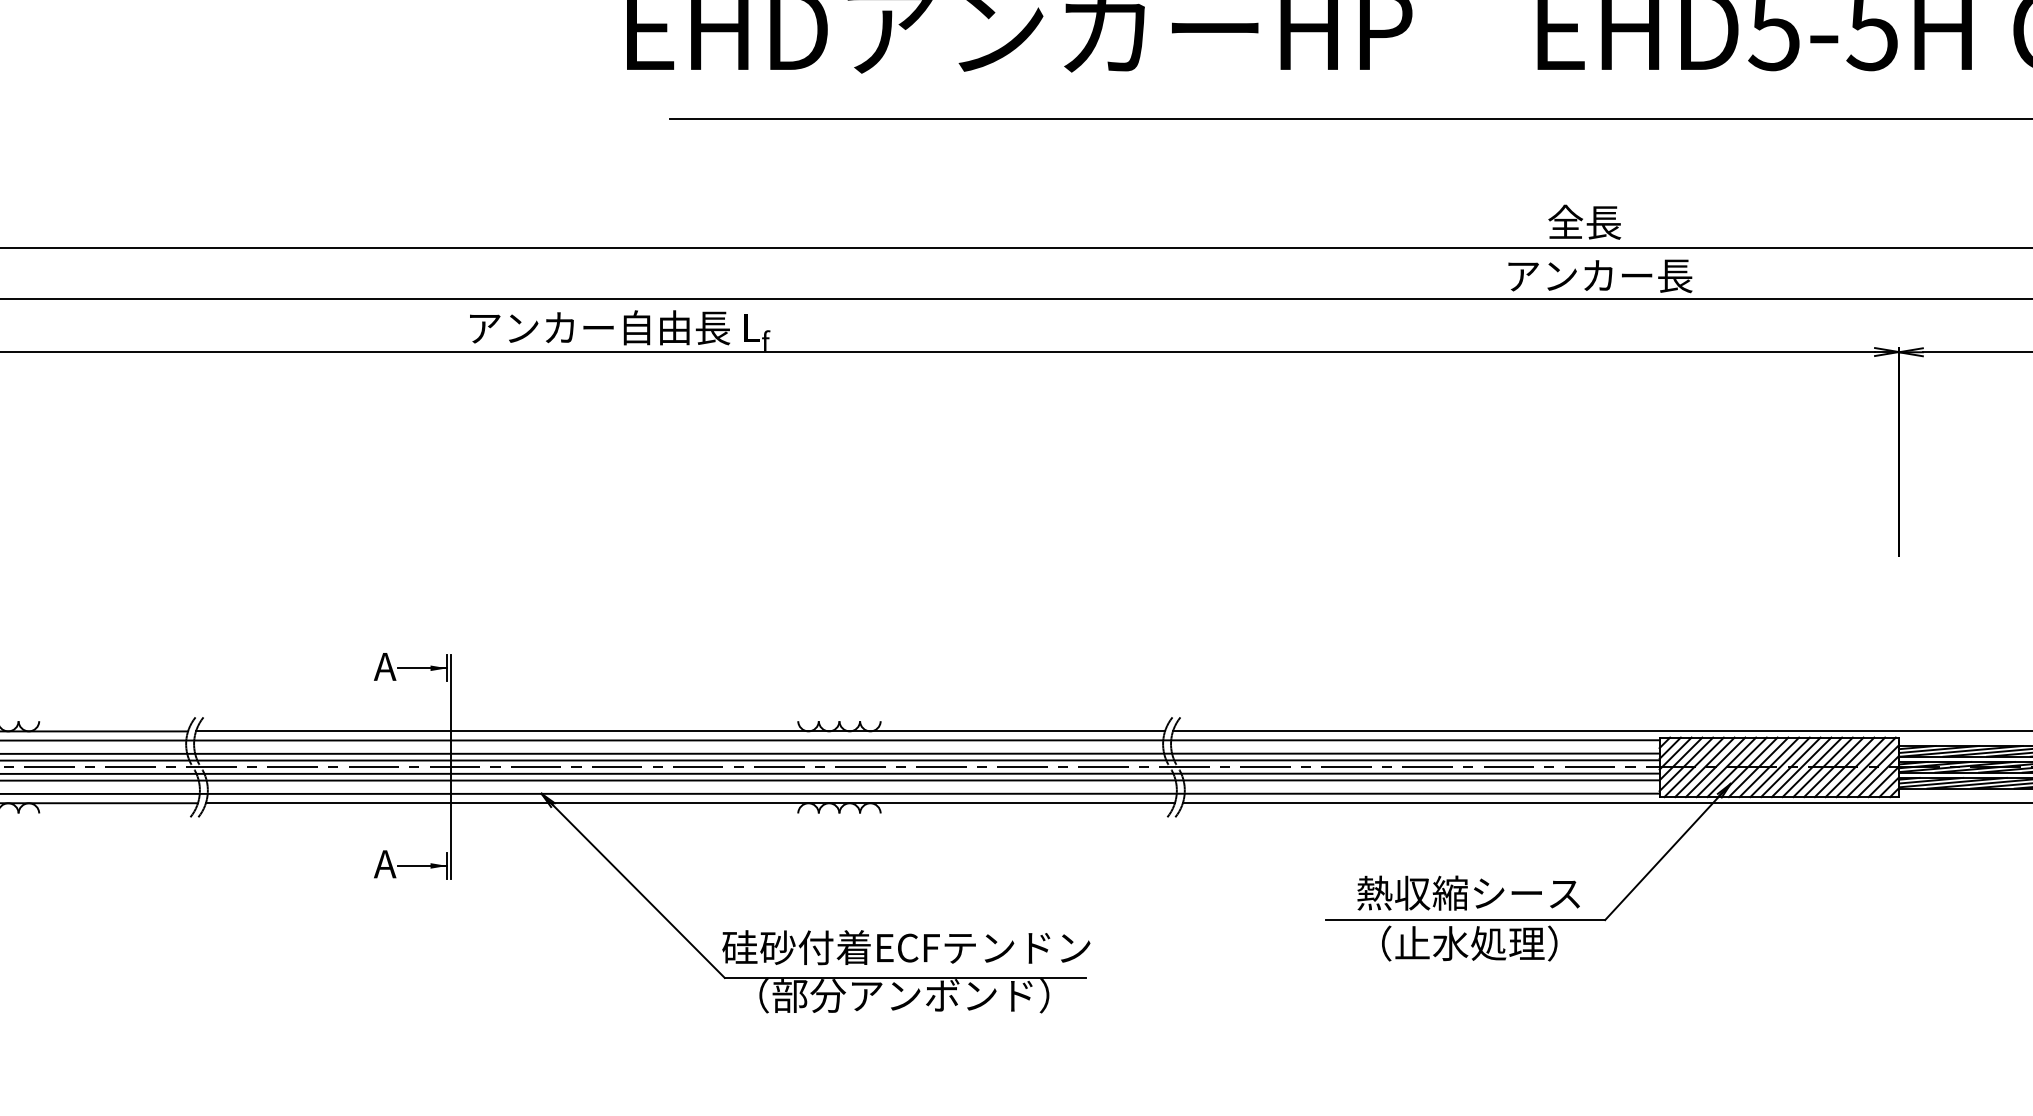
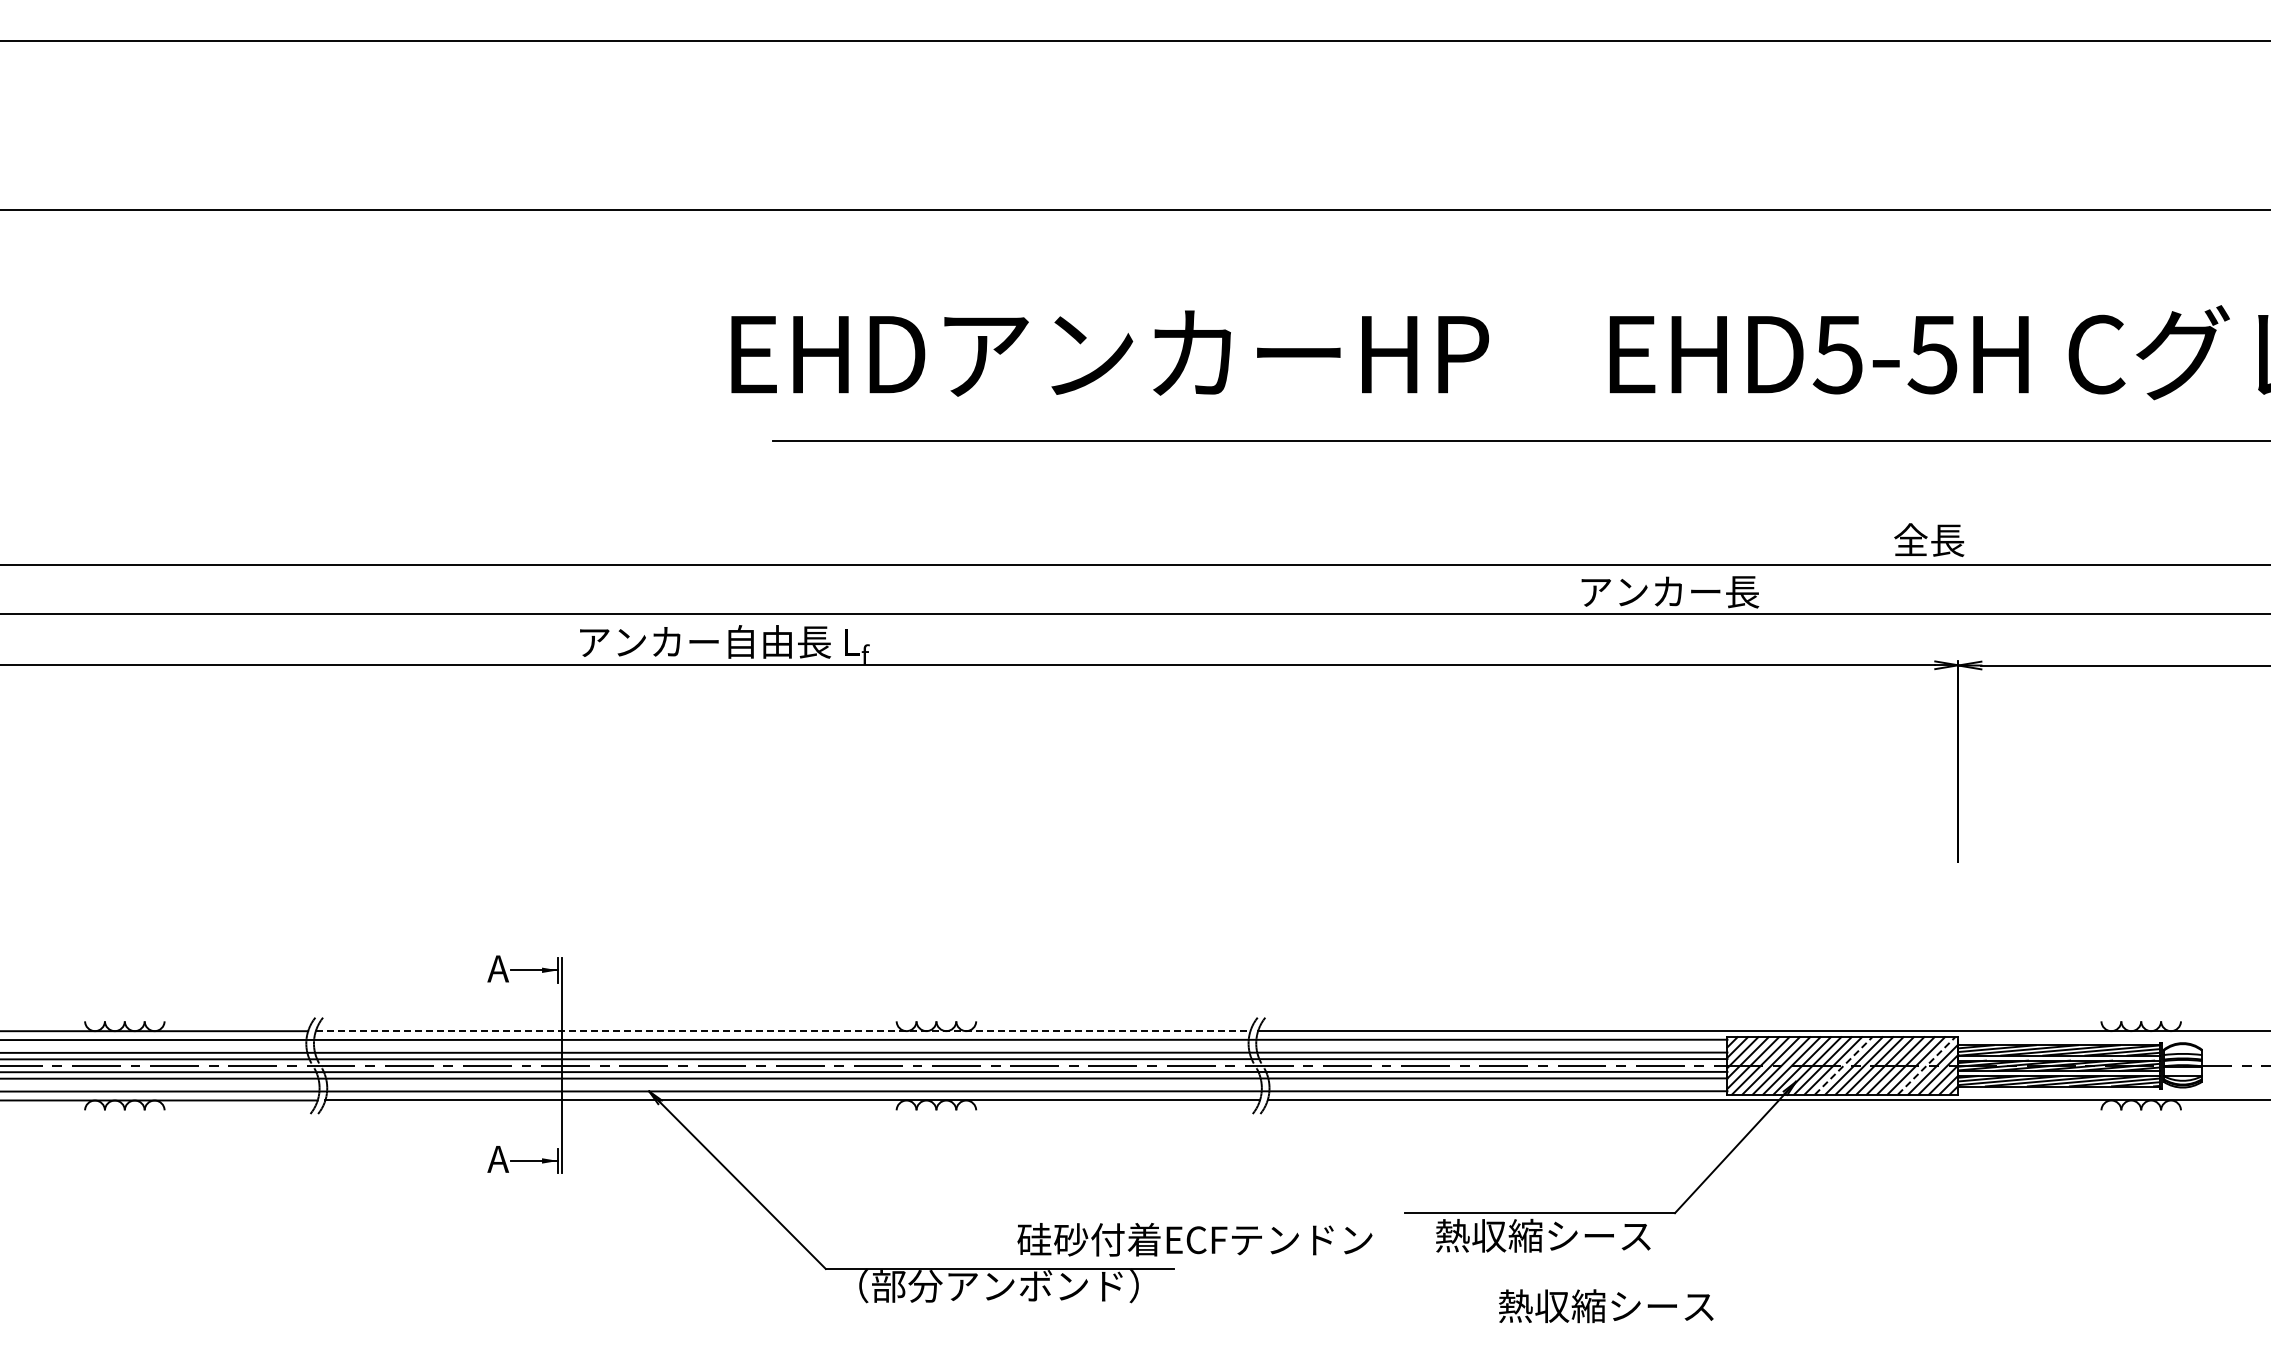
text: (1584, 221) -> (1929, 539), moved
line: (680, 731) -> (783, 1031), solid -> dashed
line: (1779, 766) -> (1843, 1065), solid -> dashed
line: (1865, 766) -> (1926, 1065), solid -> dashed
text: (1468, 893) -> (1606, 1306), moved
text: (1468, 943) -> (1543, 1235), （止水処理） -> 熱収縮シース
text: (905, 947) -> (1194, 1239), moved

